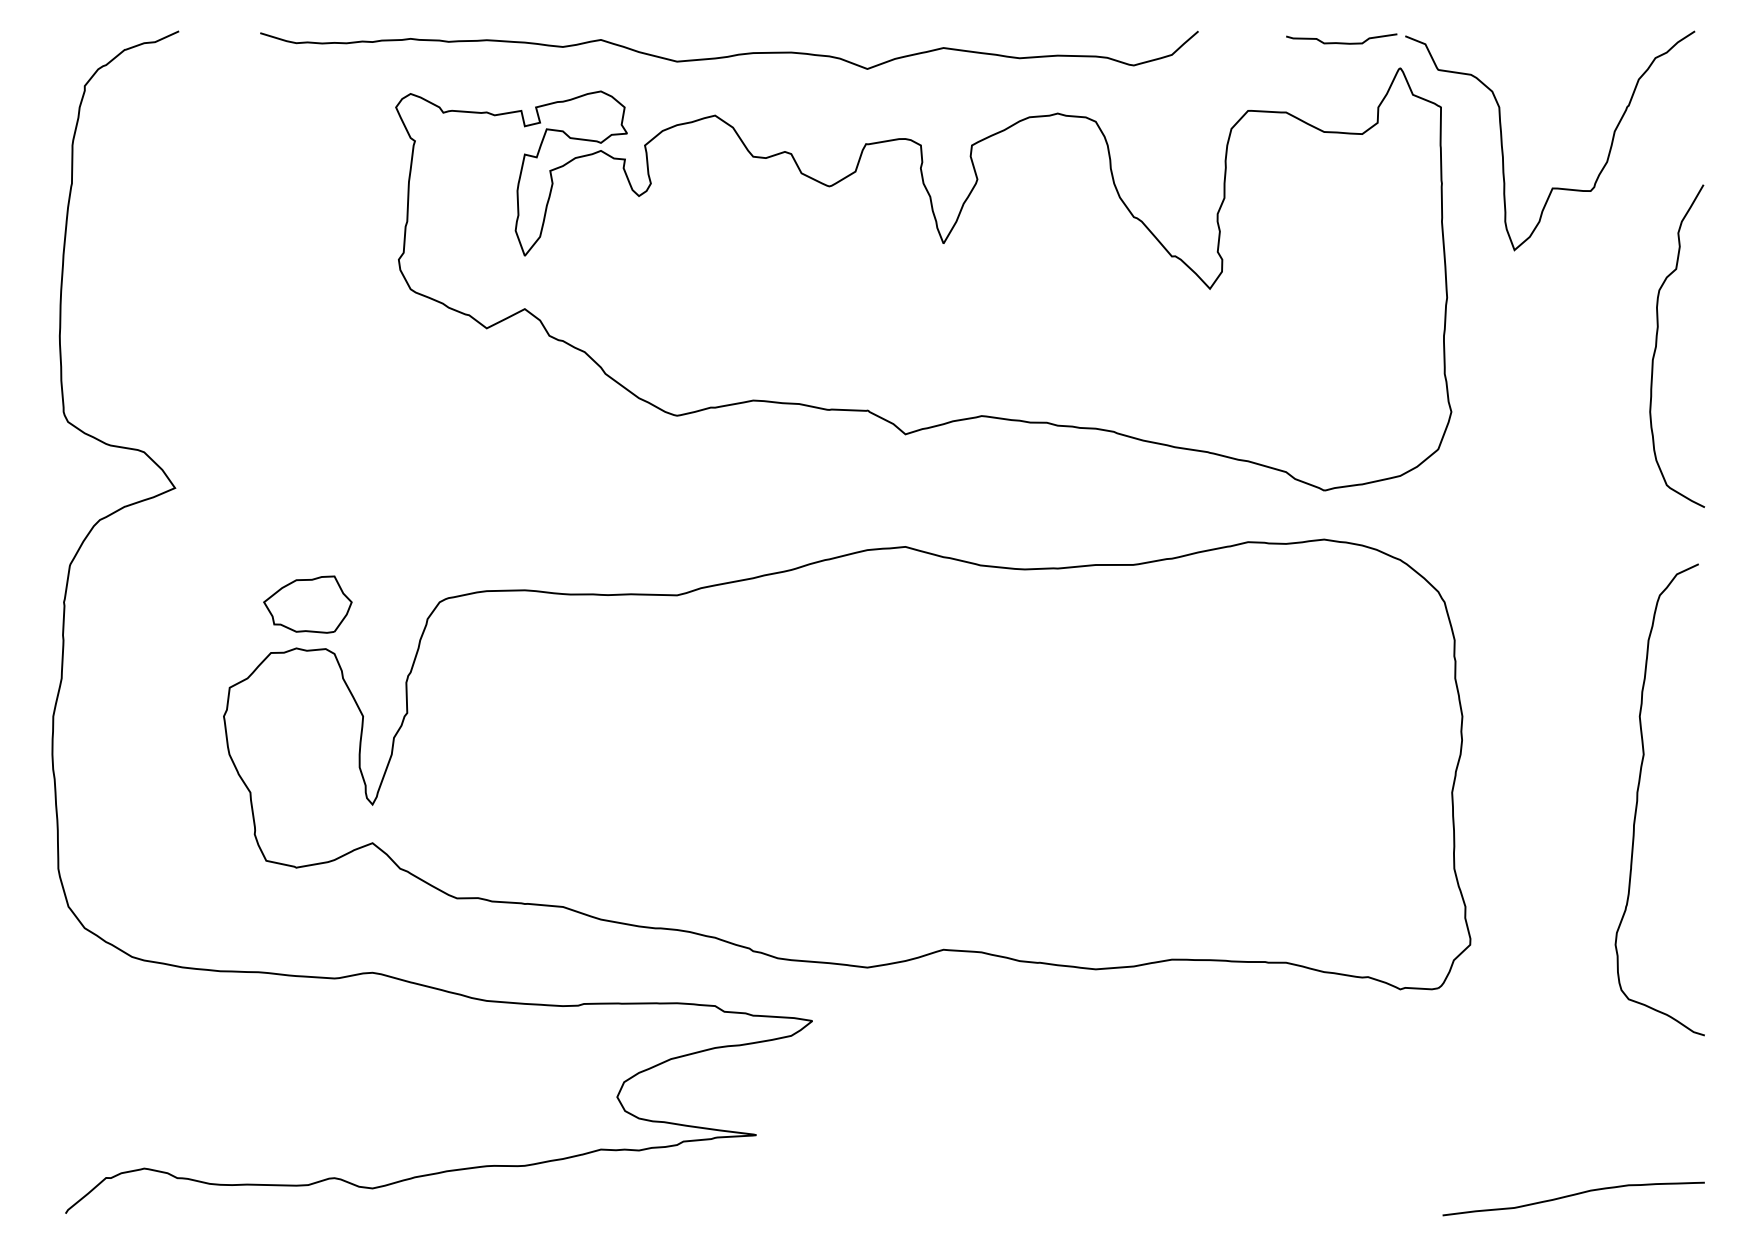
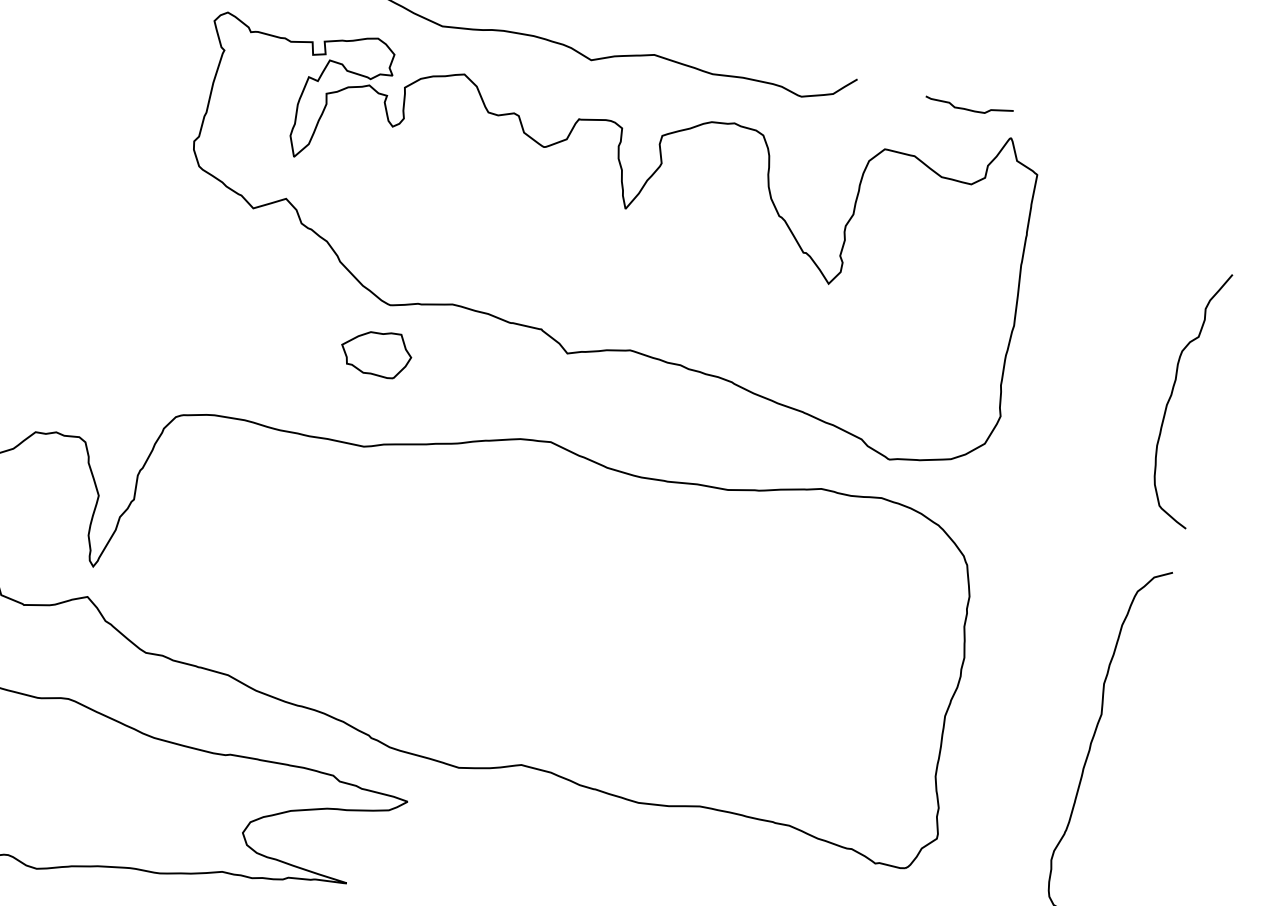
curve: (1552, 187) -> (1113, 254), removed
part: (307, 604) -> (376, 352), moved

